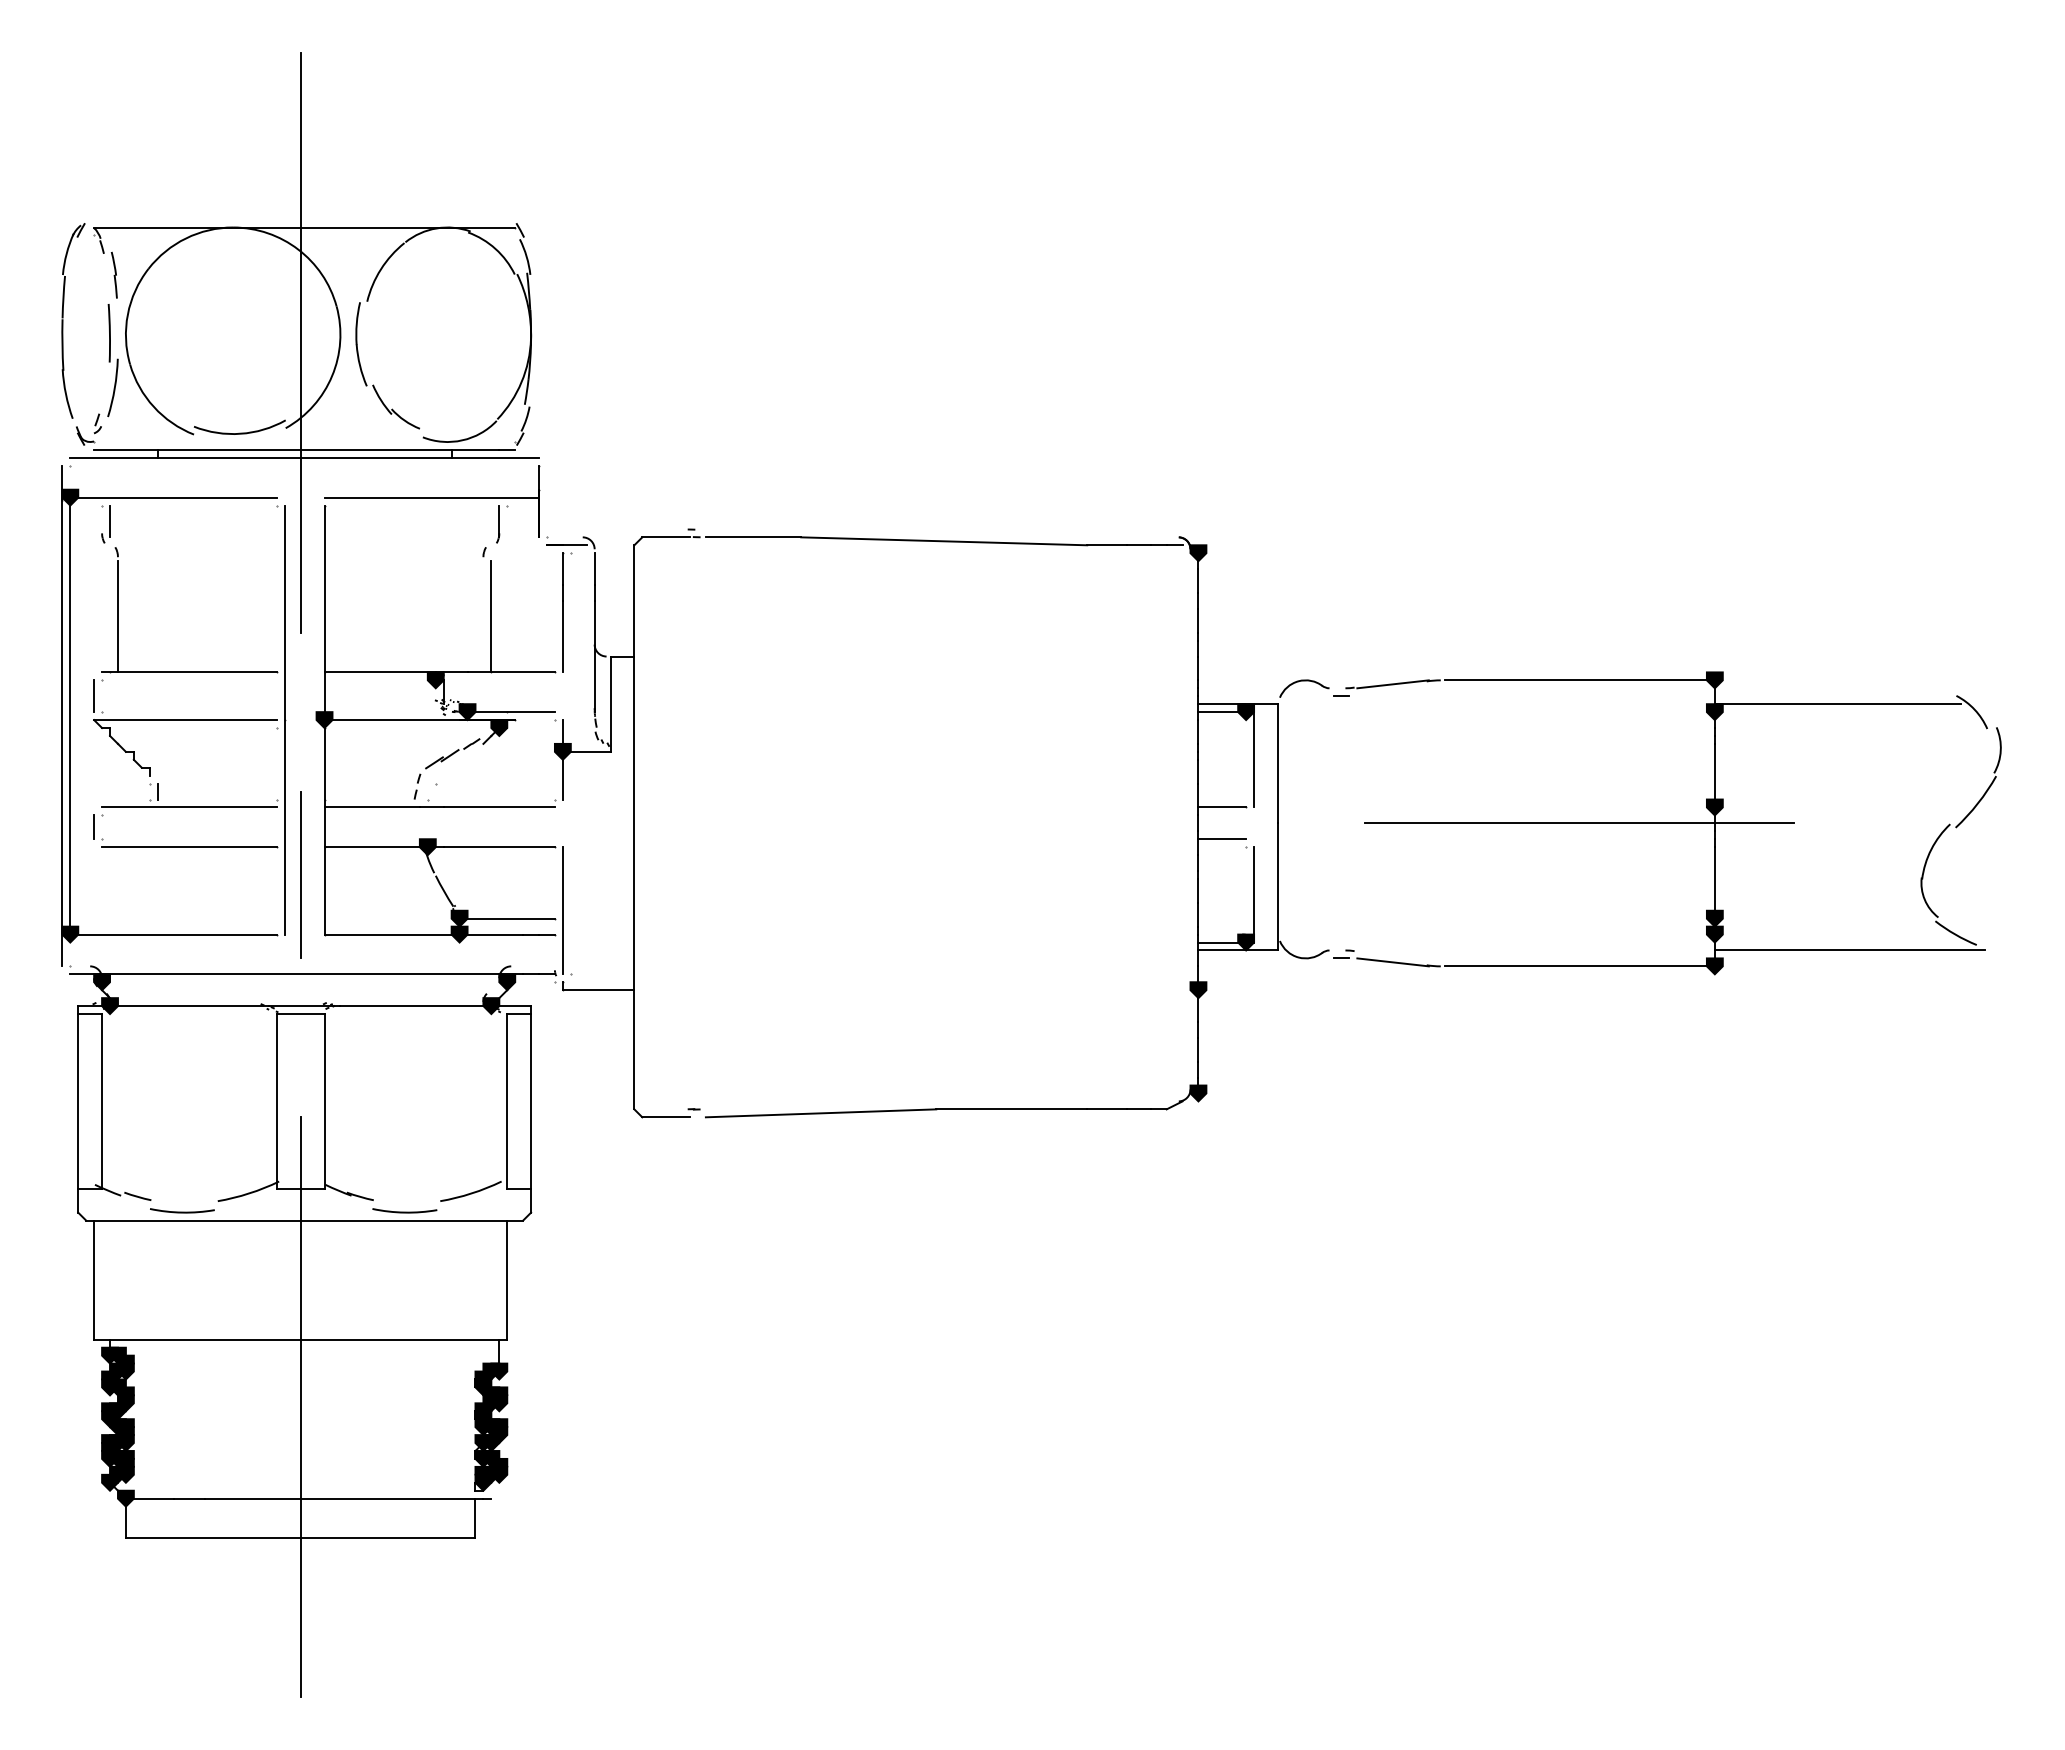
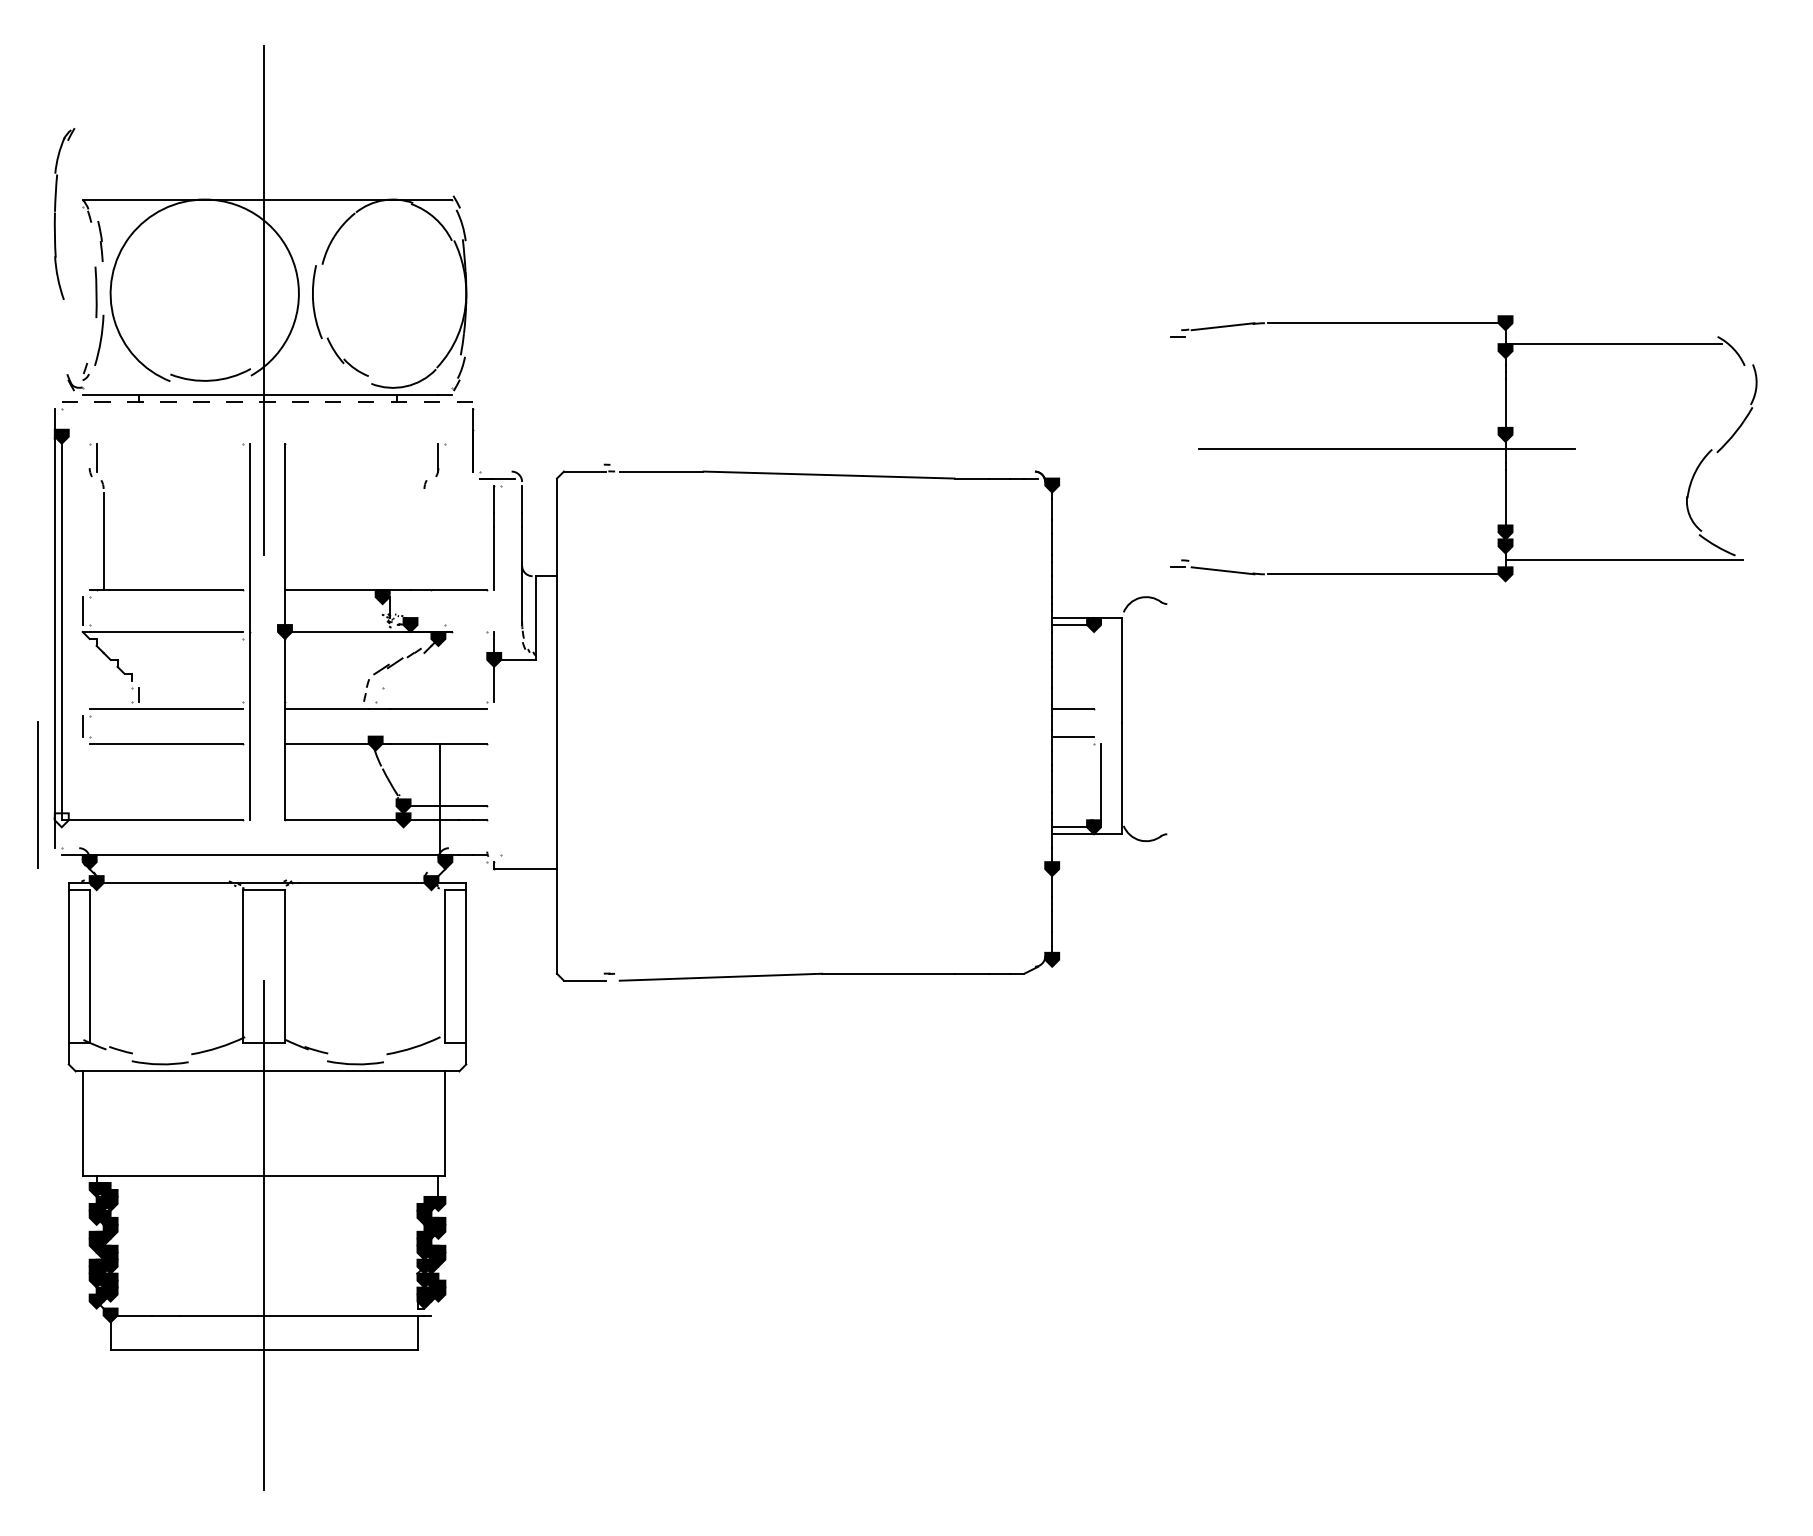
part: (63, 320) -> (55, 213), moved
line: (304, 457) -> (267, 401), solid -> dashed
line: (173, 497) -> (152, 436), removed
line: (431, 497) -> (378, 436), removed
line: (491, 616) -> (431, 541), removed
line: (510, 712) -> (448, 625), removed
line: (1254, 759) -> (1101, 666), removed
part: (1667, 823) -> (1463, 448), moved
line: (300, 874) -> (37, 794), moved
line: (562, 910) -> (439, 799), moved
fill: (70, 934) -> (61, 820), removed

